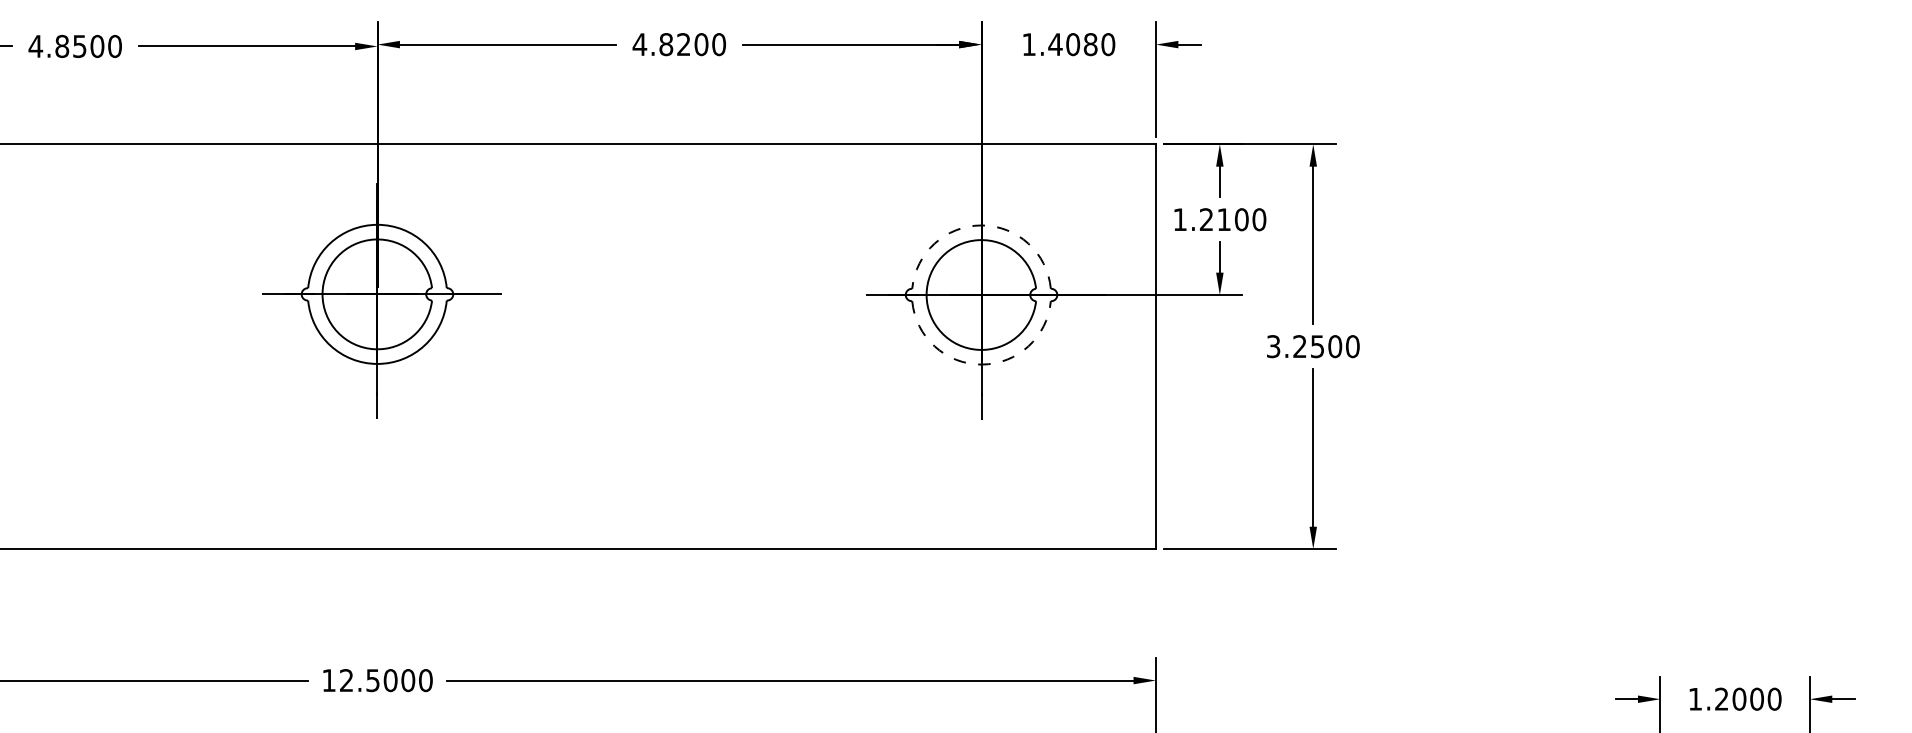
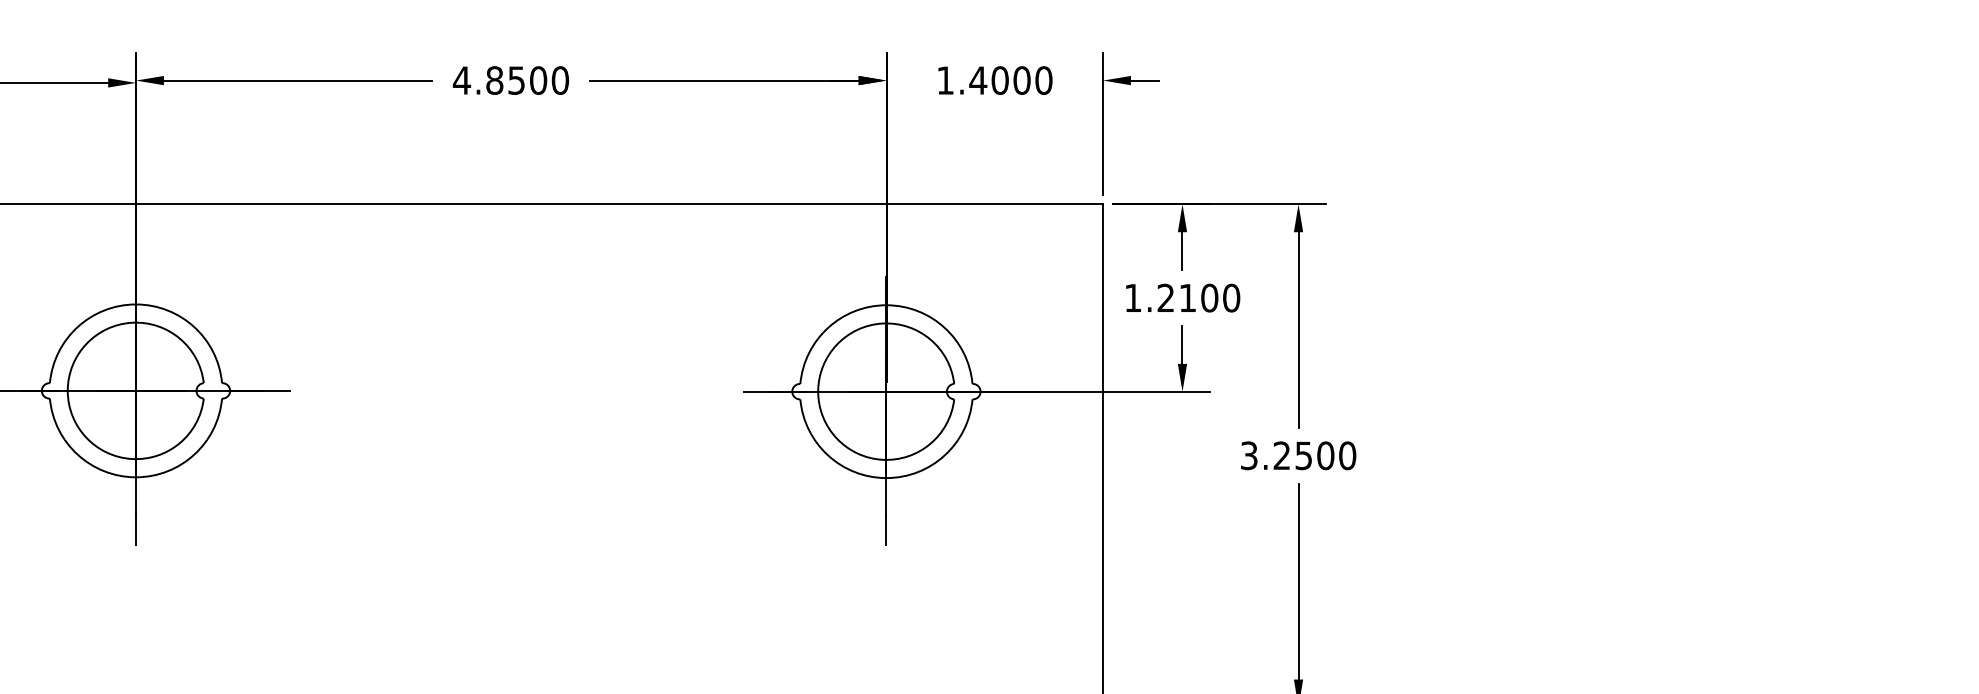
text: (683, 44) -> (516, 80), 4.8200 -> 4.8500
text: (1090, 44) -> (1021, 80), 1.4080 -> 1.4000
arc: (981, 225) -> (886, 305), dashed -> solid
arc: (981, 364) -> (886, 477), dashed -> solid

